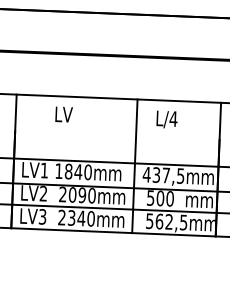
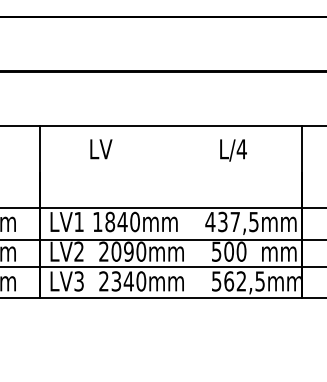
line: (134, 166) -> (194, 211), removed

